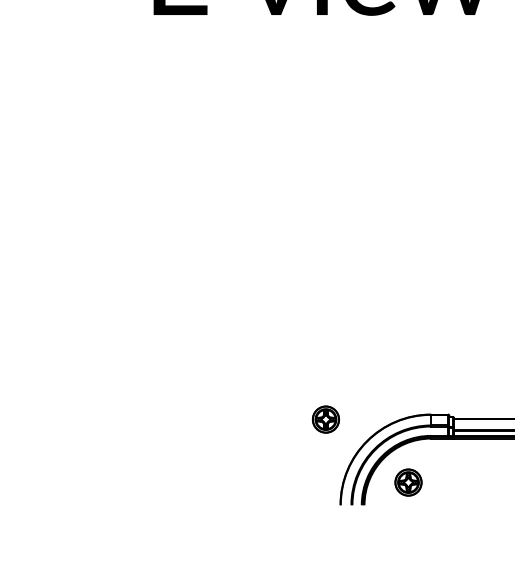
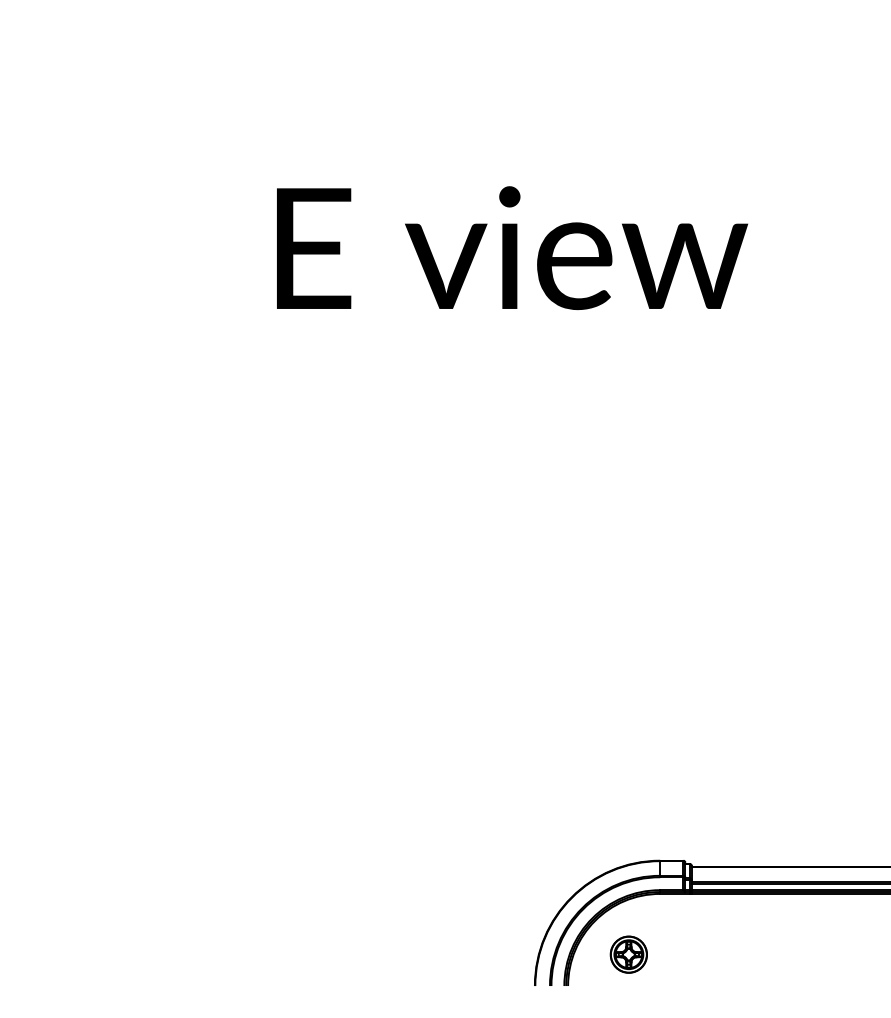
part: (325, 419) -> (514, 867), removed

